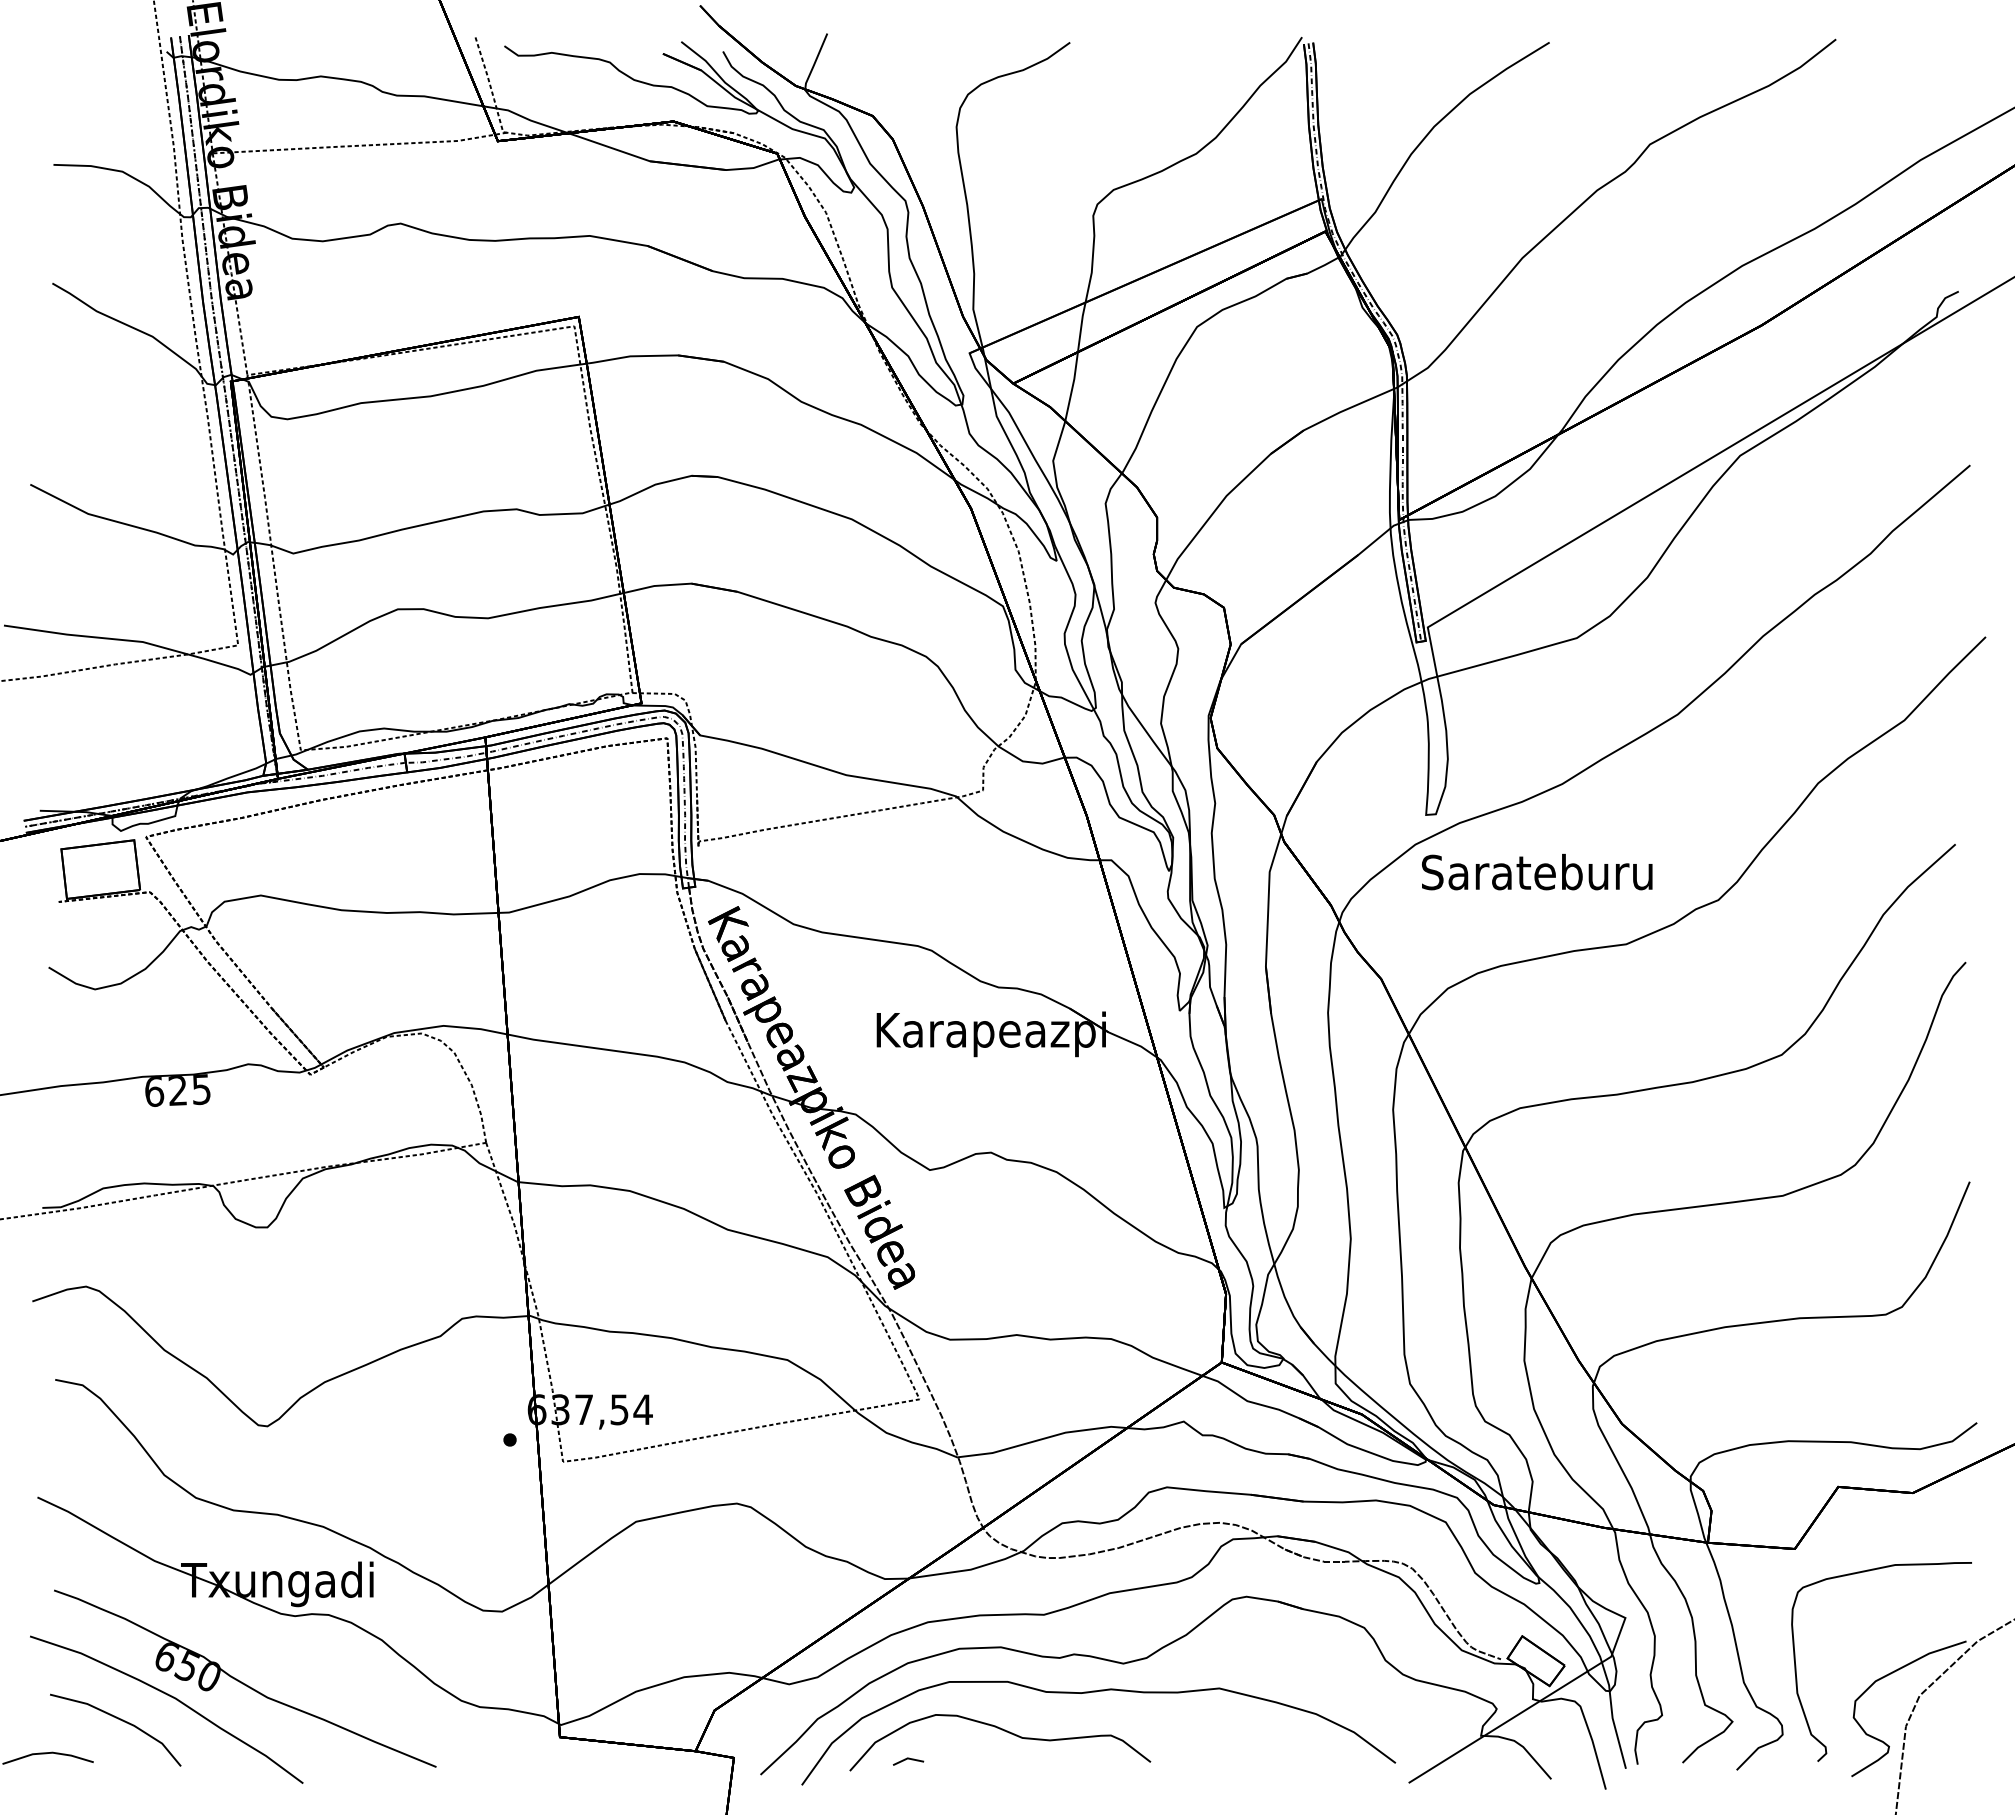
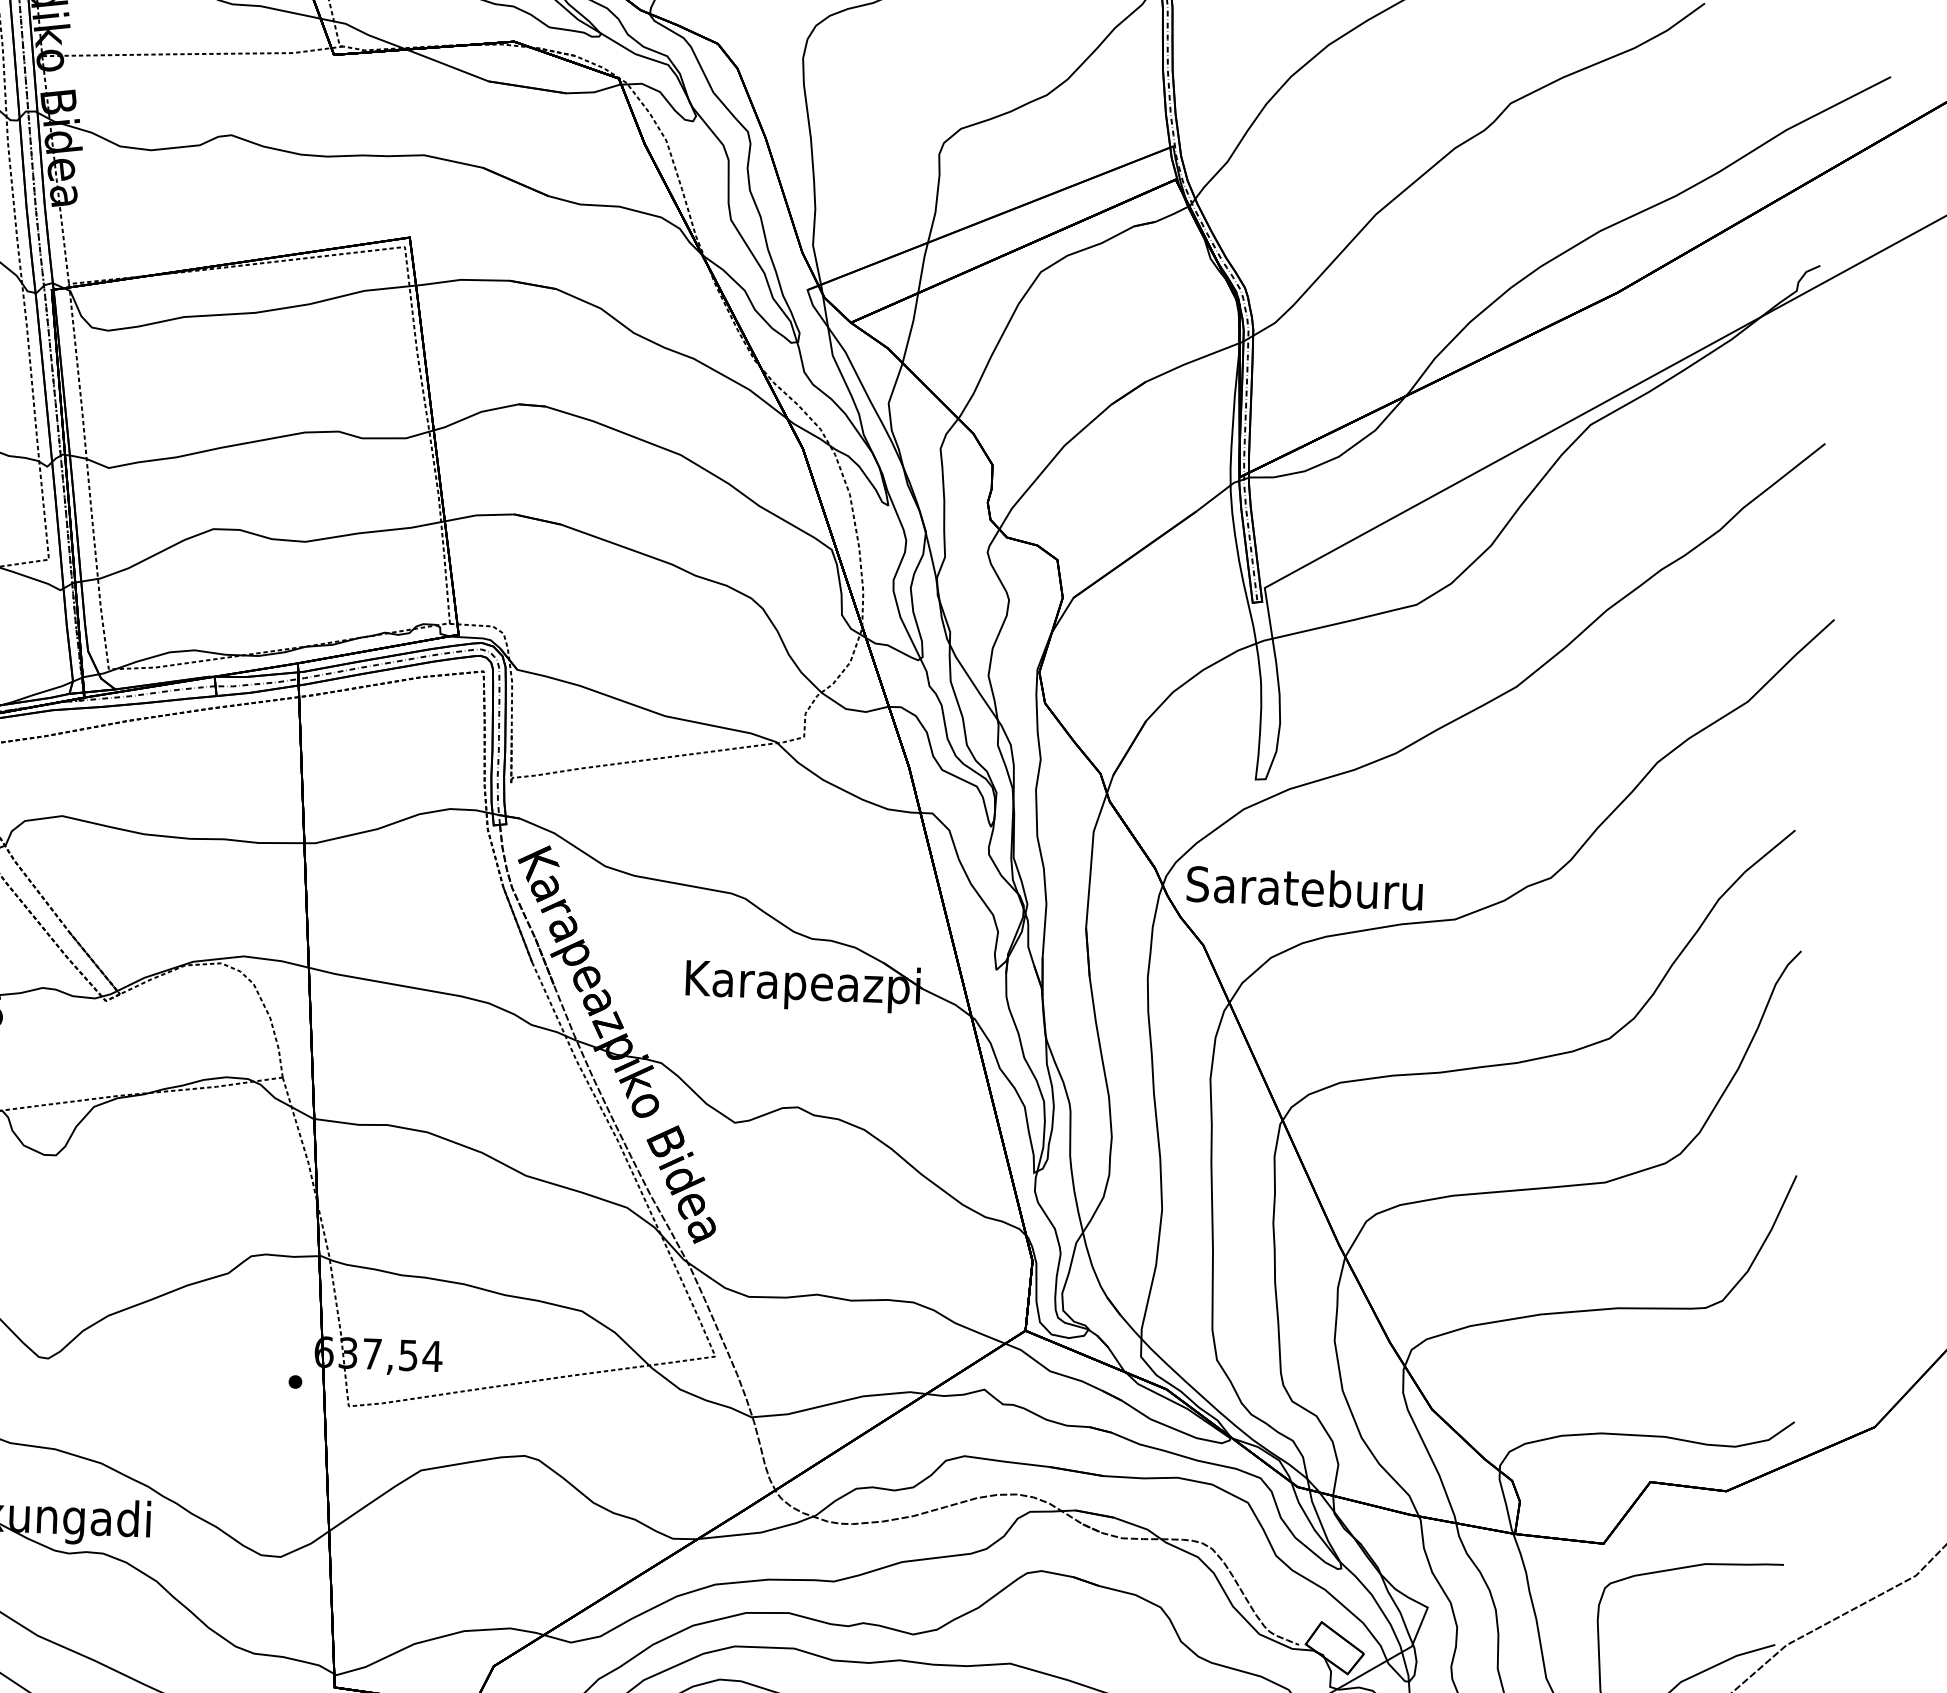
text: (1537, 871) -> (1305, 887), moved

